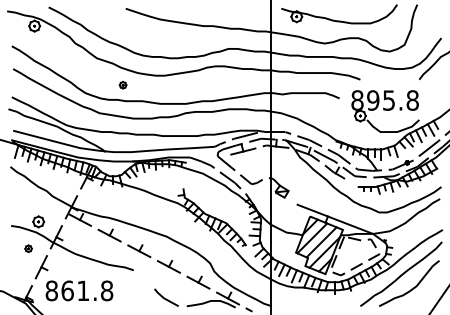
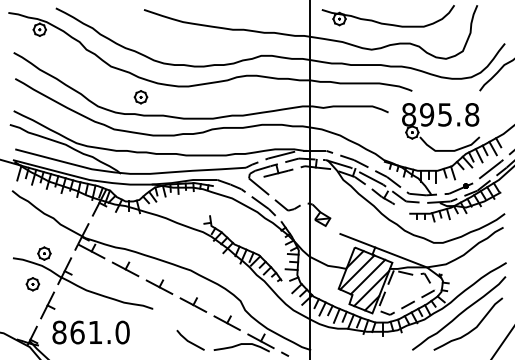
part: (122, 85) -> (140, 97), size x1.67
part: (28, 248) -> (32, 284), size x1.67
text: (106, 290) -> (122, 332), 861.8 -> 861.0

